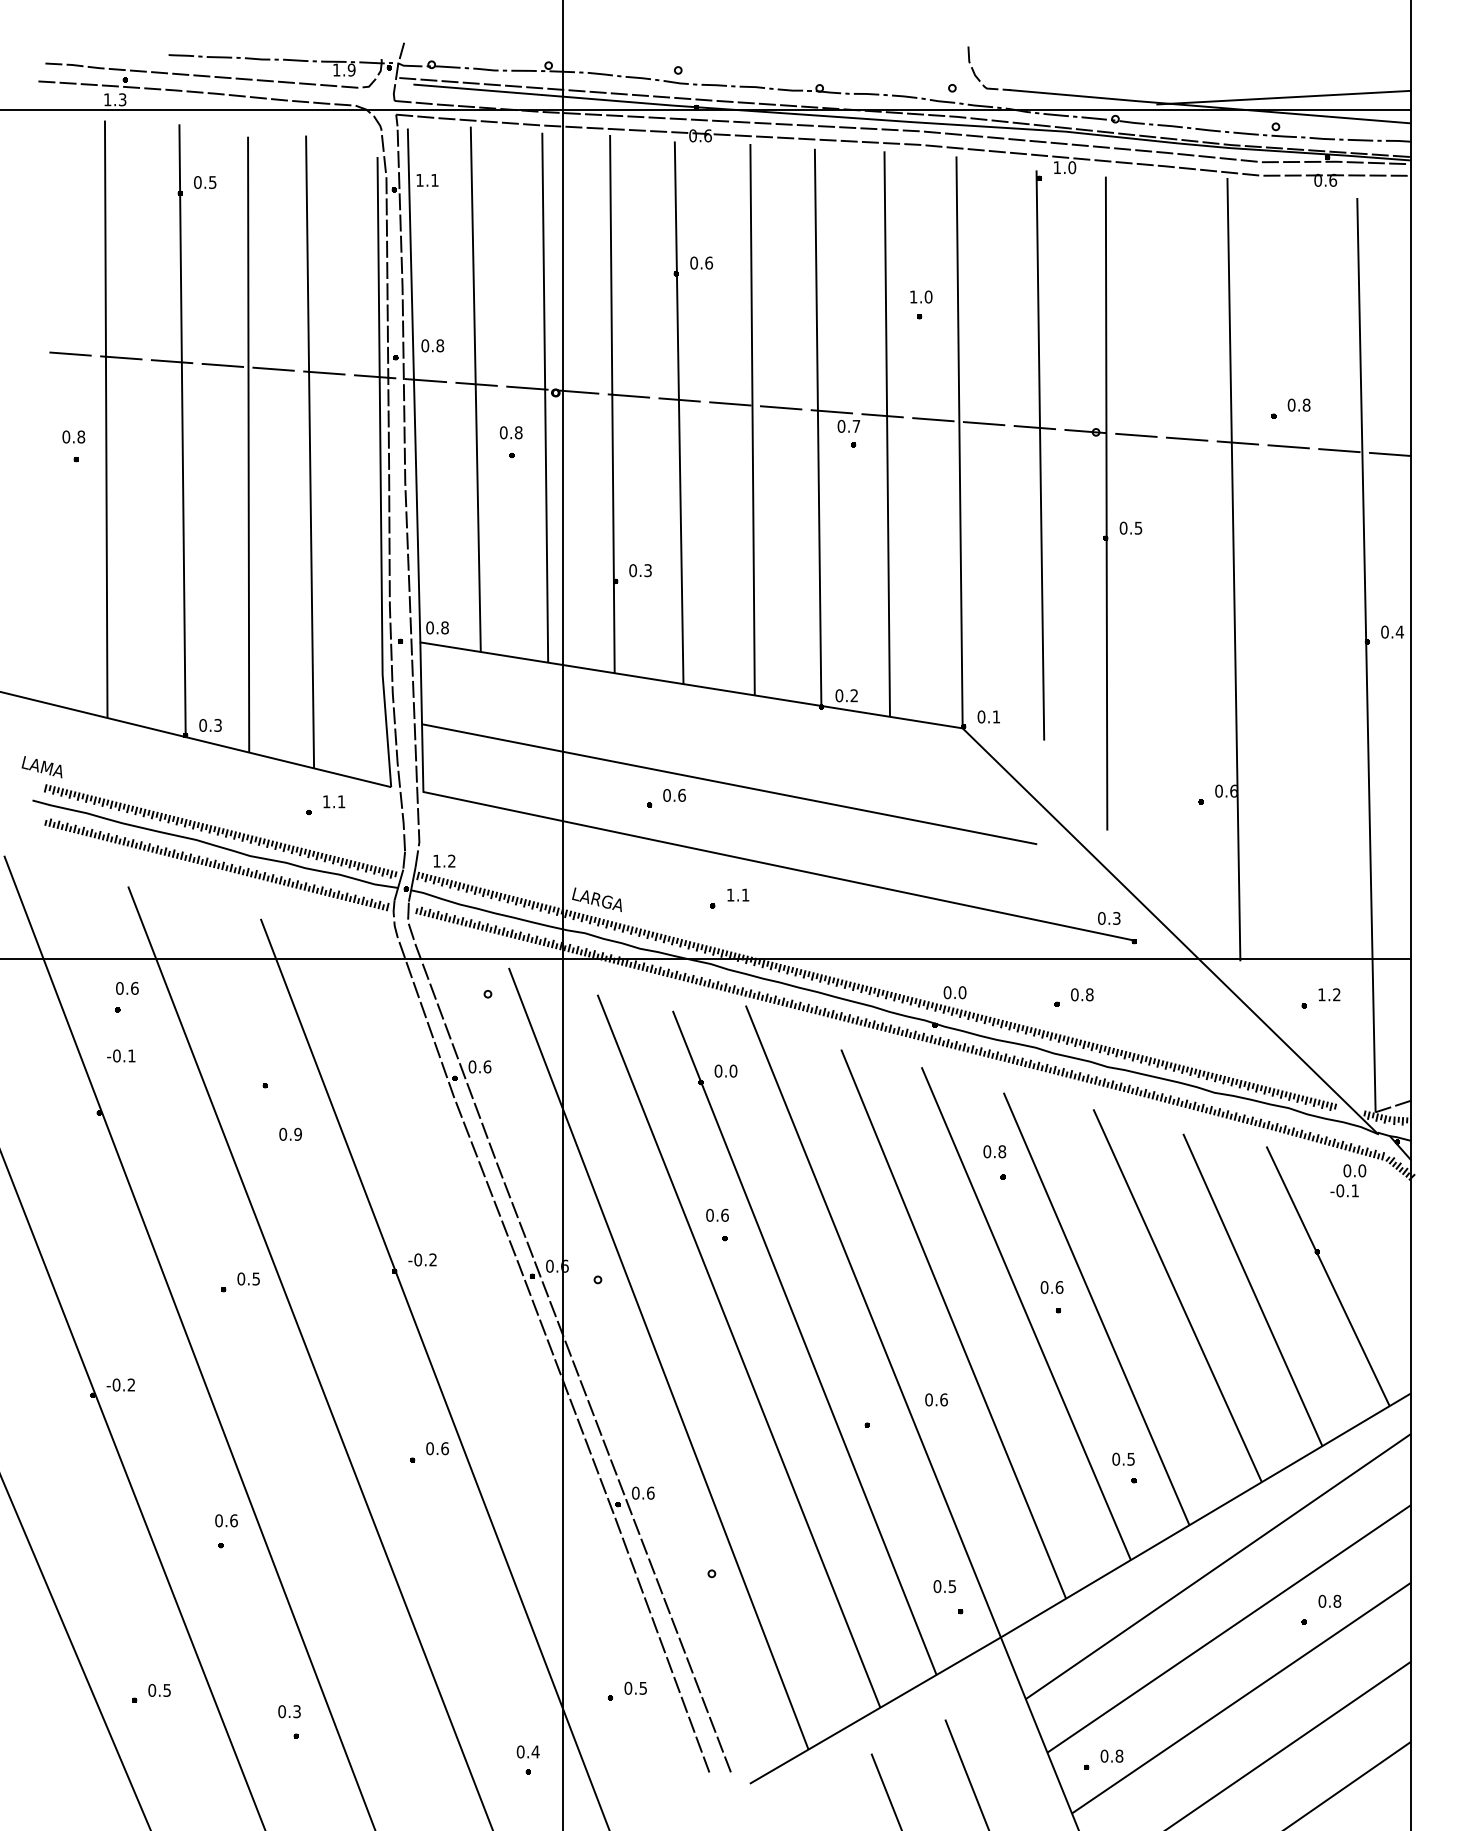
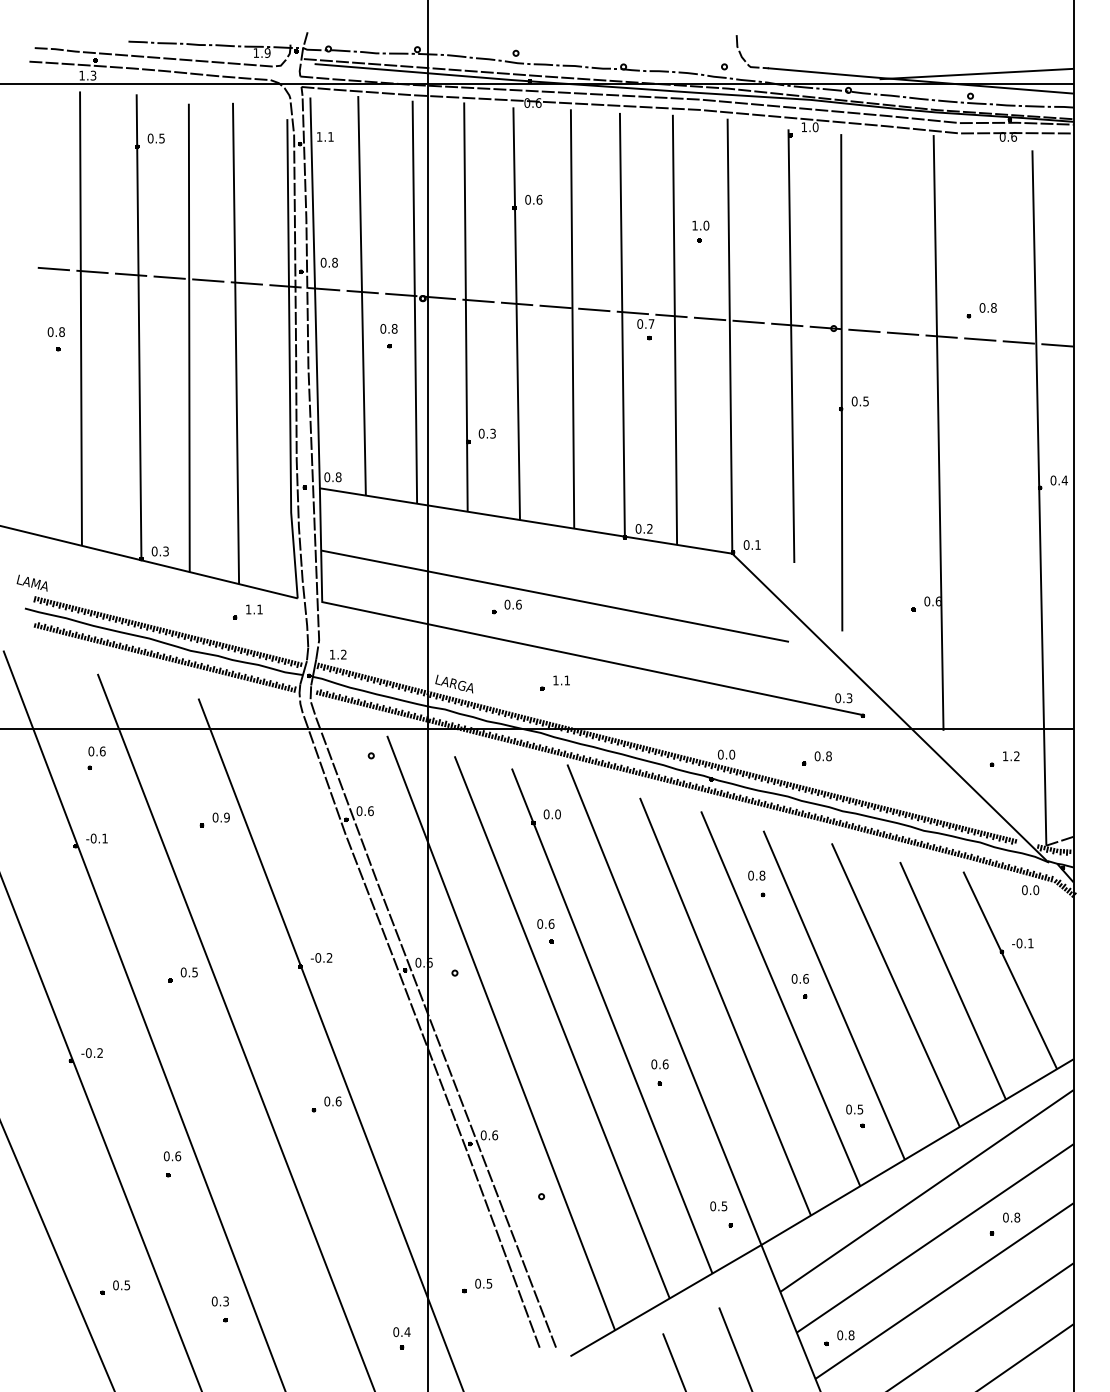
text: (121, 1055) -> (97, 838), moved
text: (290, 1133) -> (221, 816), moved
text: (1344, 1190) -> (1022, 943), moved
text: (936, 1399) -> (659, 1064), moved

